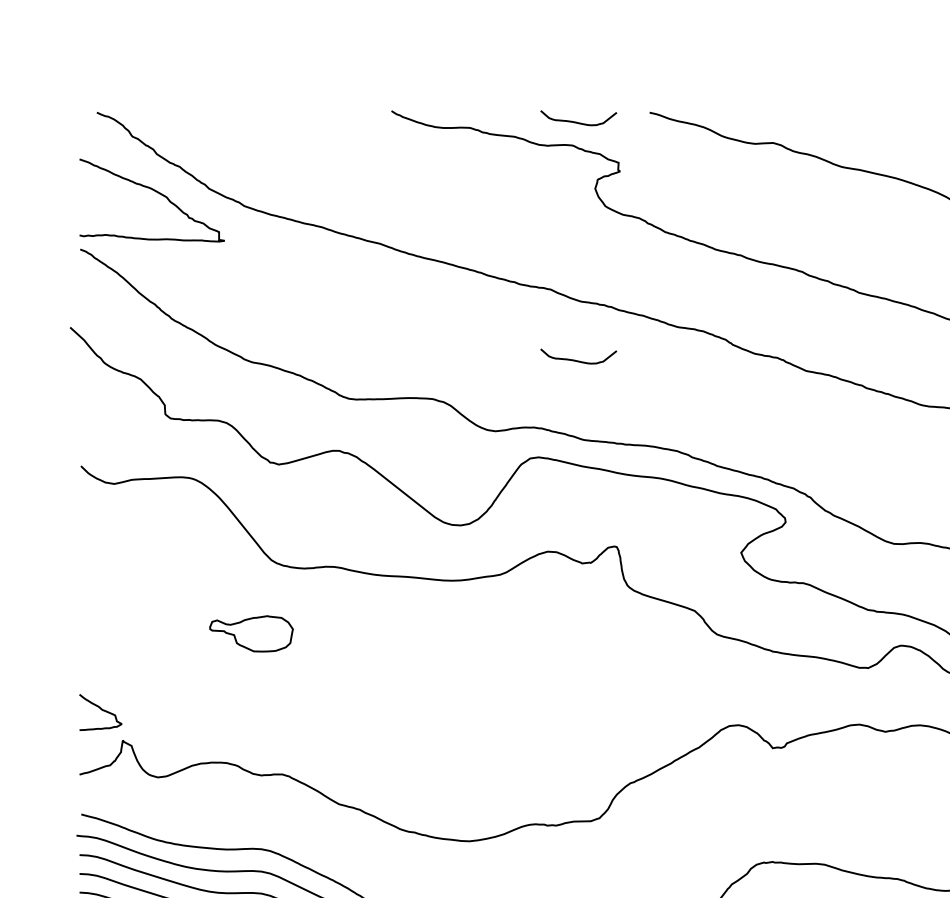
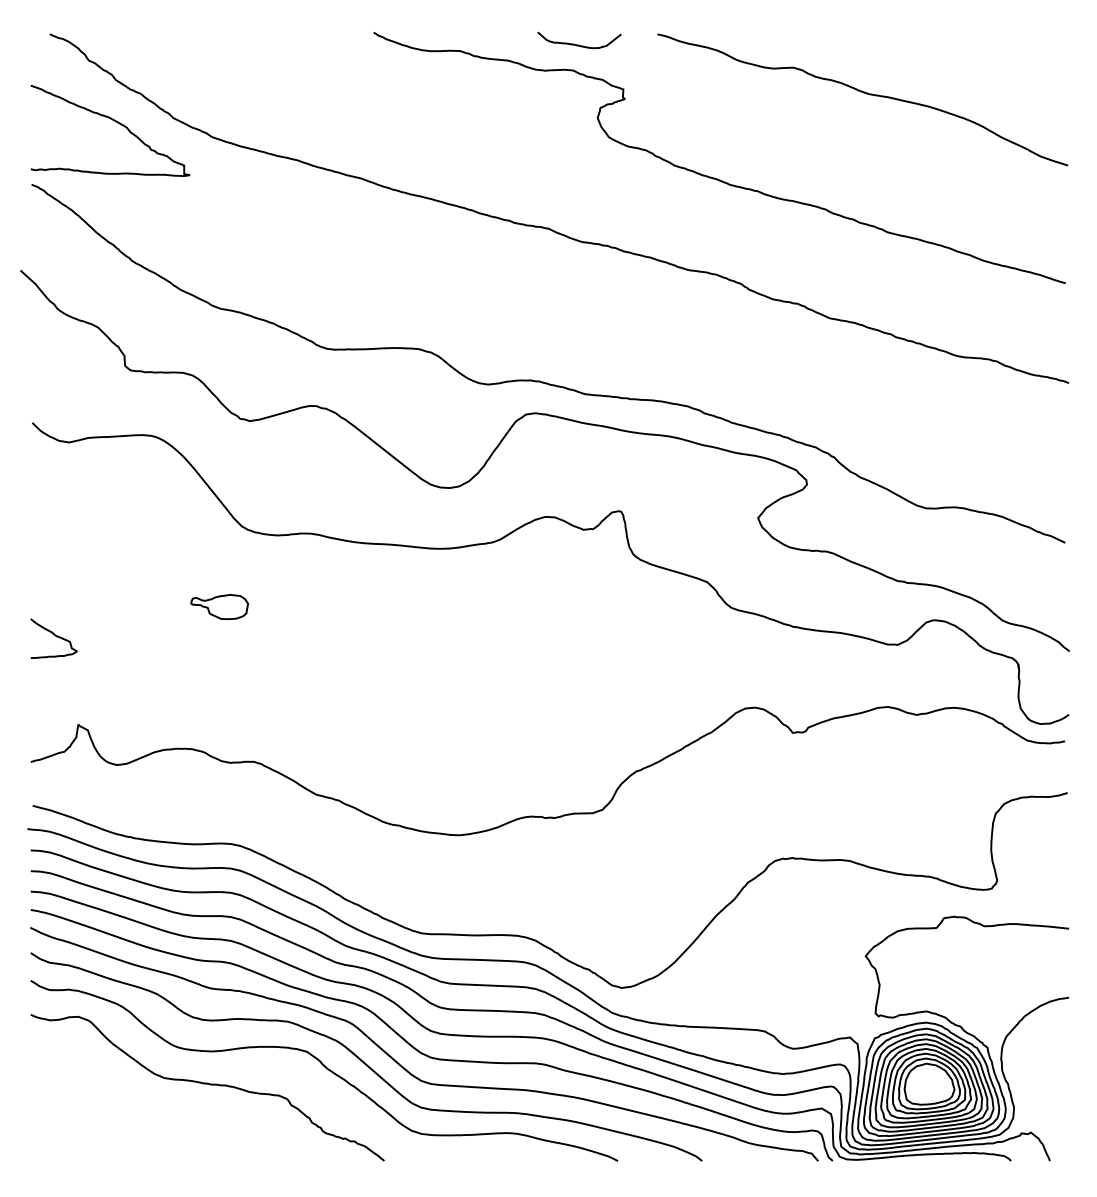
curve: (577, 360) -> (578, 306), removed
part: (251, 633) -> (219, 606), size x0.62
curve: (102, 710) -> (55, 636), moved

